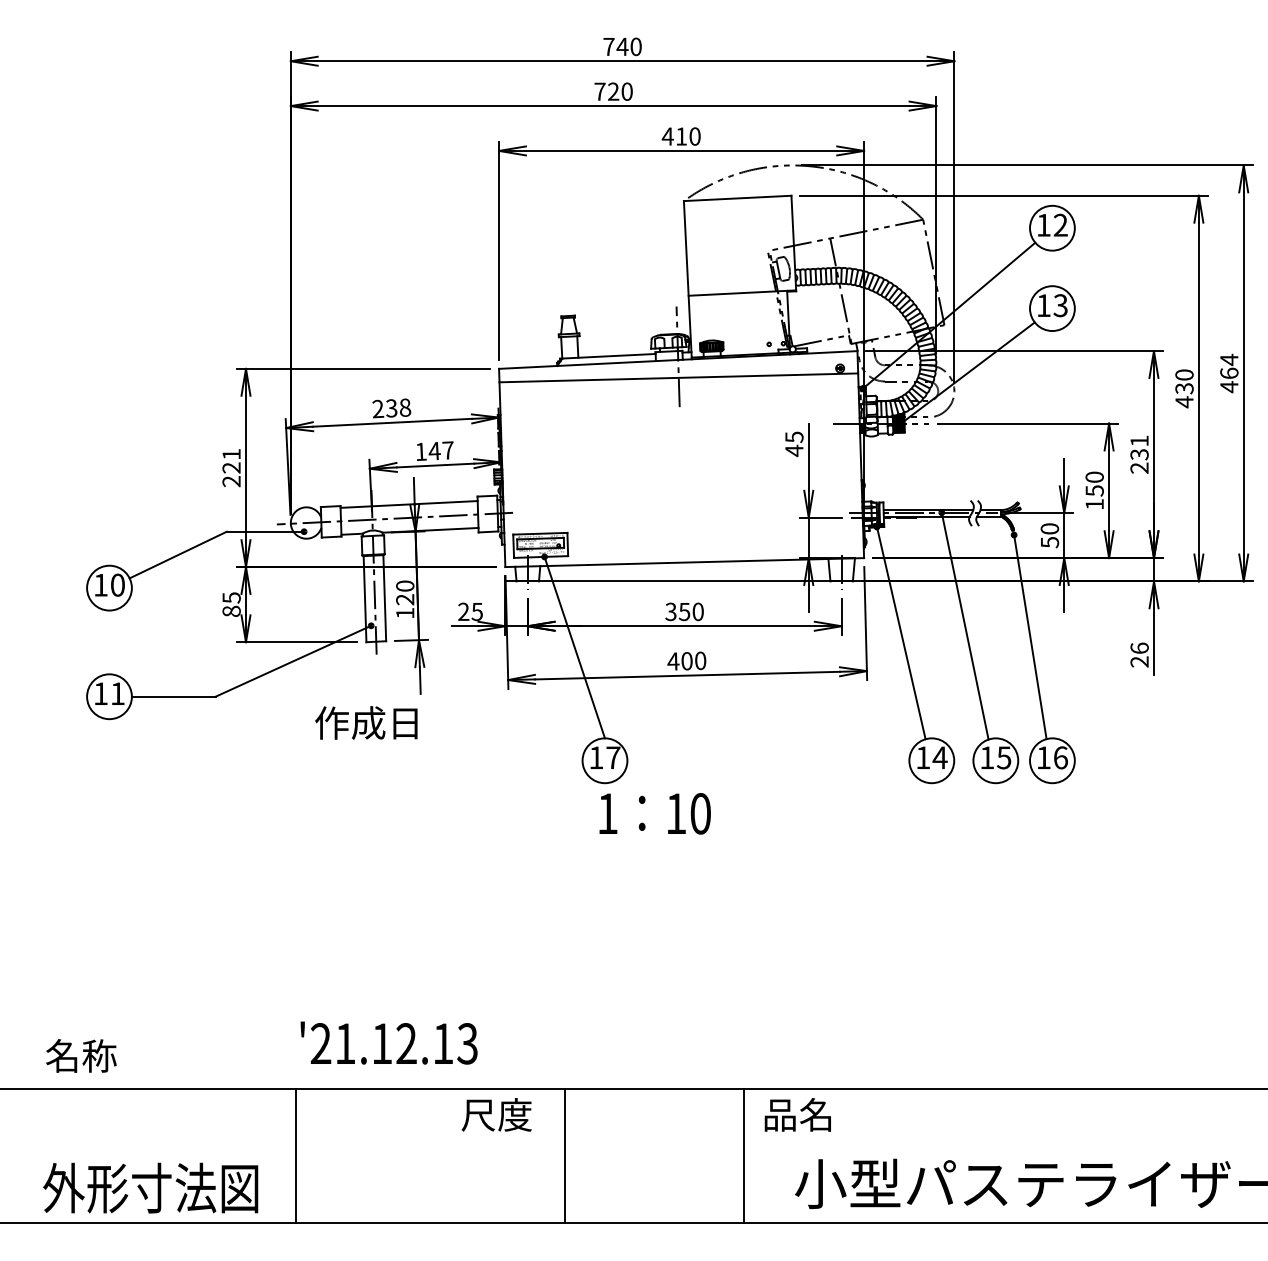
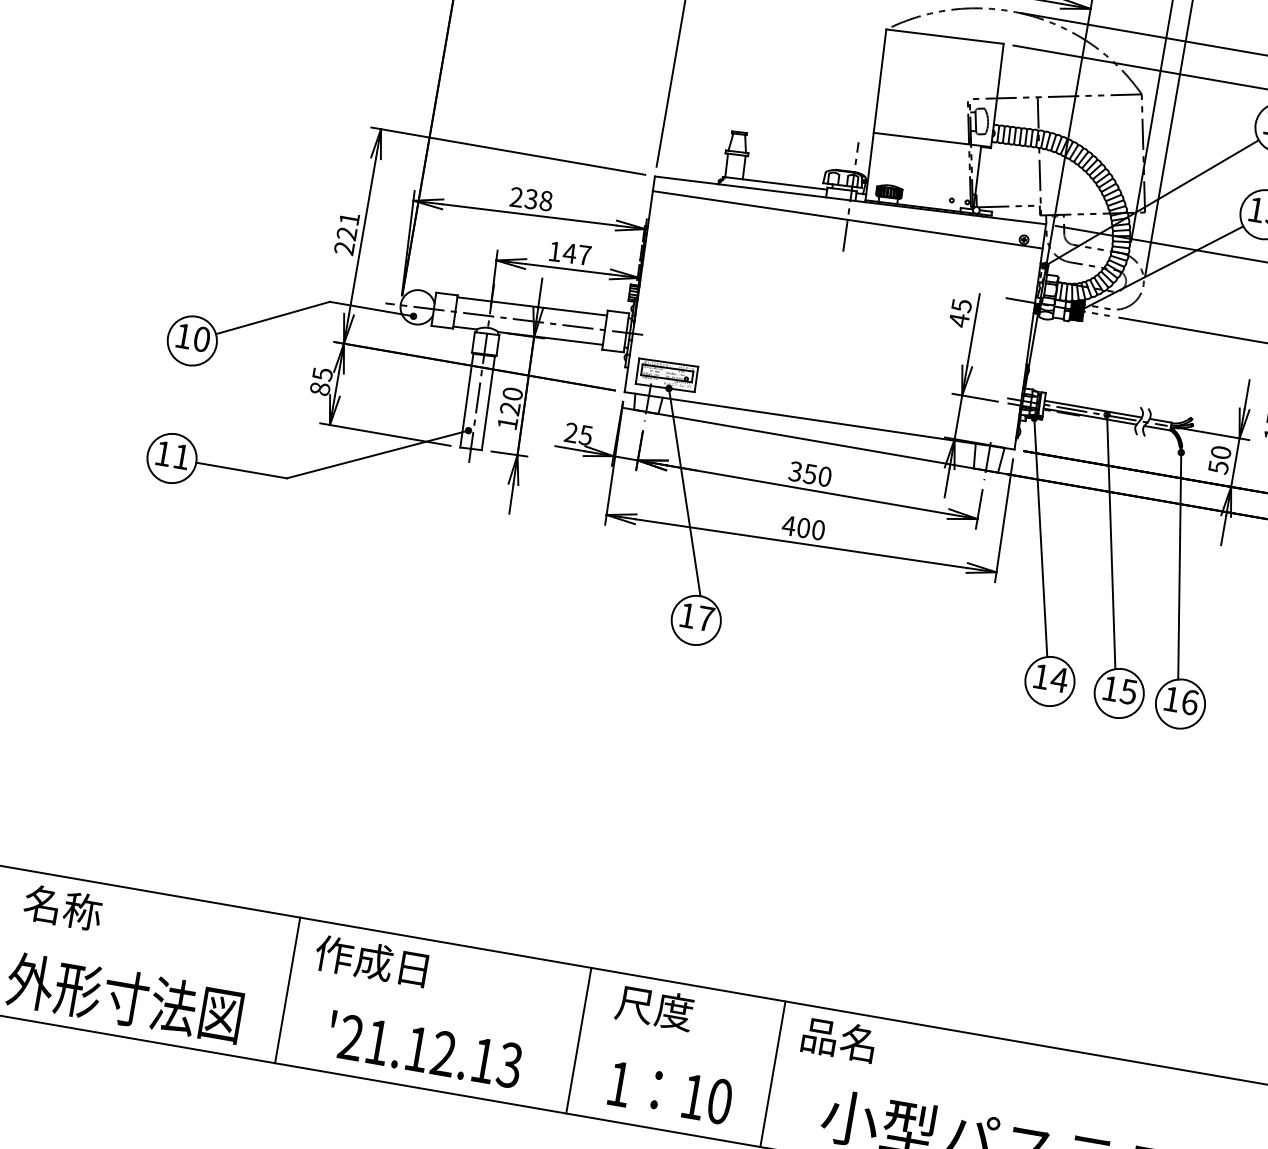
text: (366, 722) -> (371, 960), moved
text: (654, 813) -> (669, 1092), moved
text: (388, 1042) -> (424, 1049), moved
text: (81, 1055) -> (63, 907), moved
text: (496, 1114) -> (654, 1007), moved

